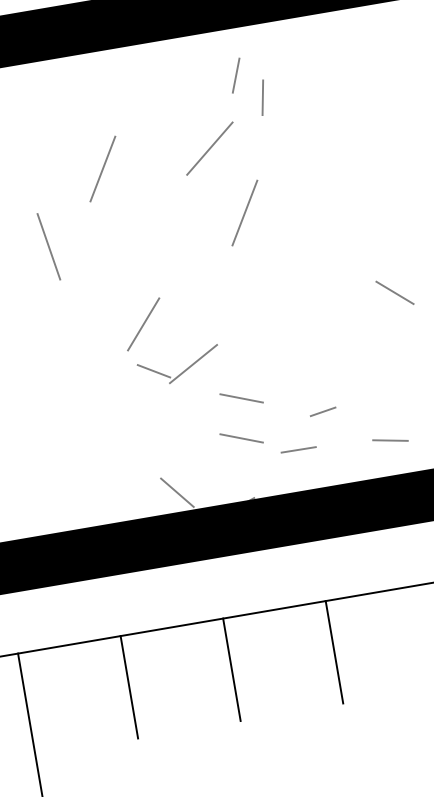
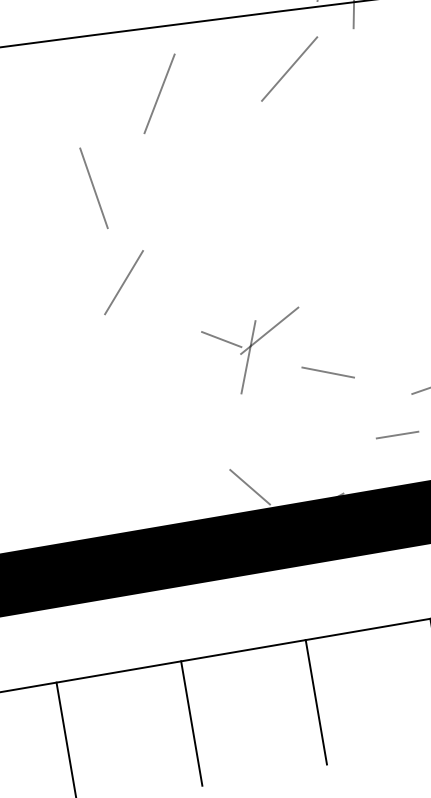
line: (244, 213) -> (331, 147), removed
line: (143, 324) -> (123, 282), moved
line: (175, 385) -> (247, 356), added
line: (241, 438) -> (328, 421), removed

